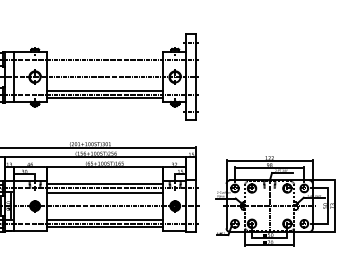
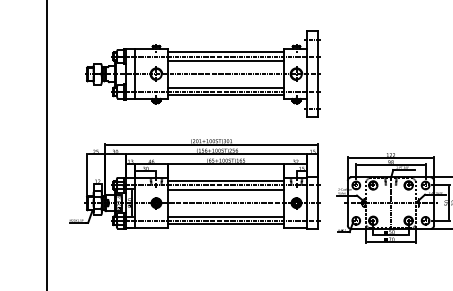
line: (104, 55) -> (225, 52), added
line: (104, 63) -> (225, 60), added

